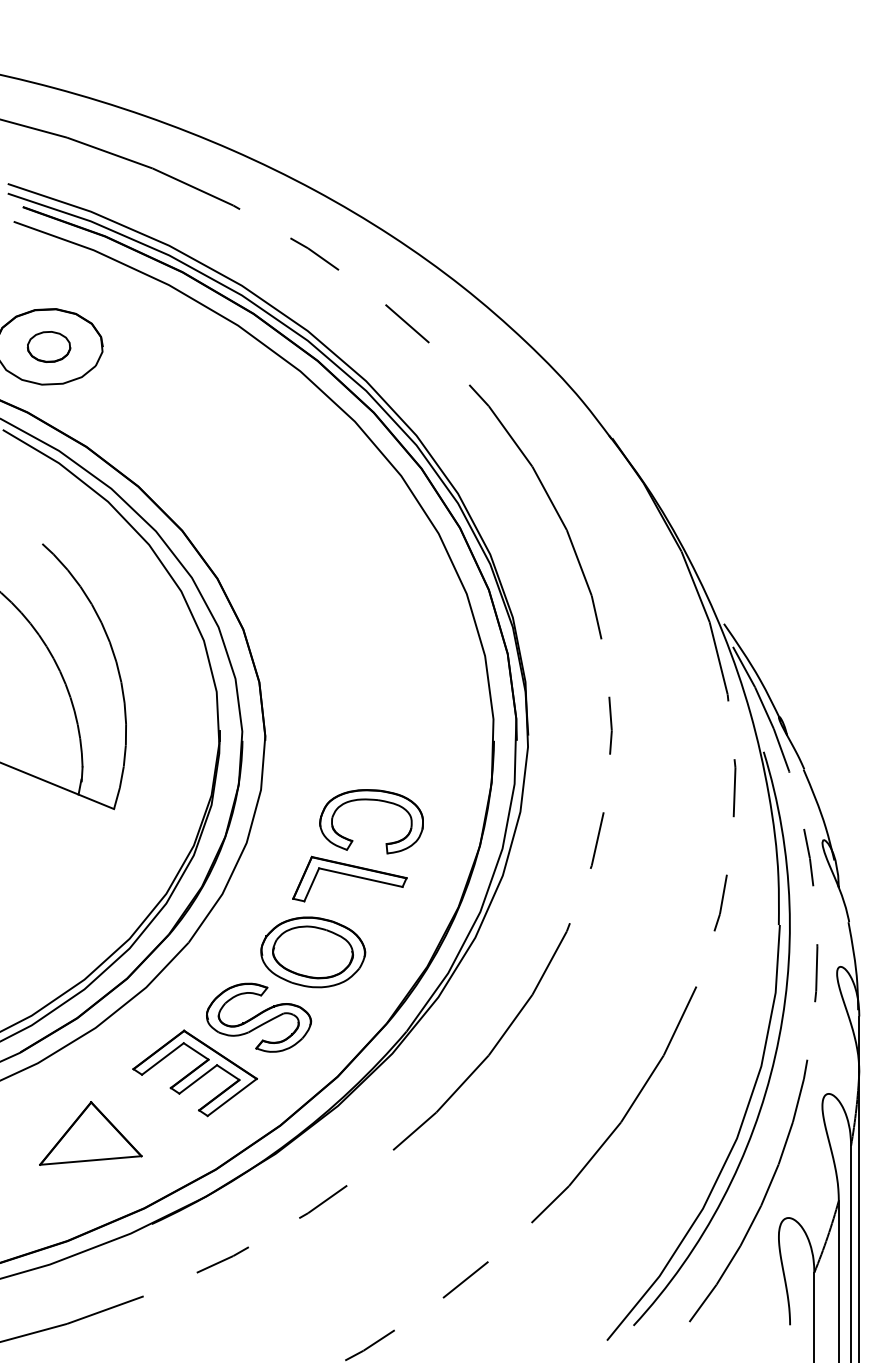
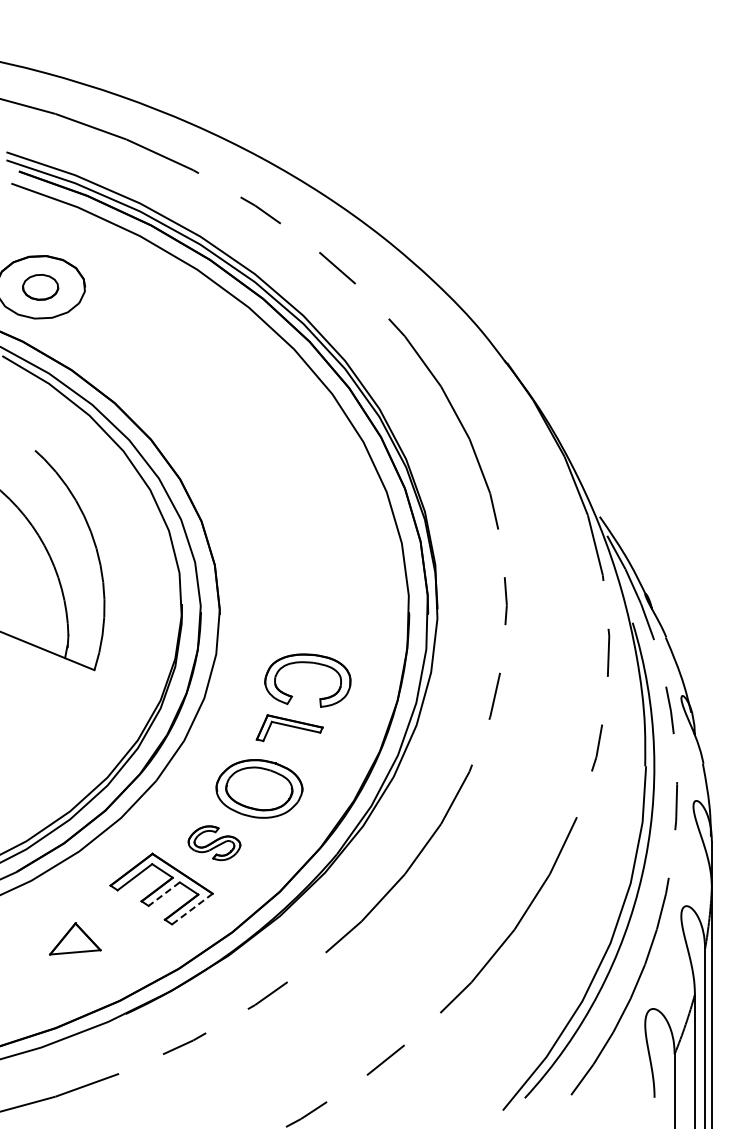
part: (349, 878) -> (289, 727), size x0.7
part: (258, 1018) -> (214, 843), size x0.6
line: (198, 1079) -> (164, 894), solid -> dashed
line: (232, 1097) -> (192, 909), solid -> dashed
part: (91, 1132) -> (75, 938), size x0.6

